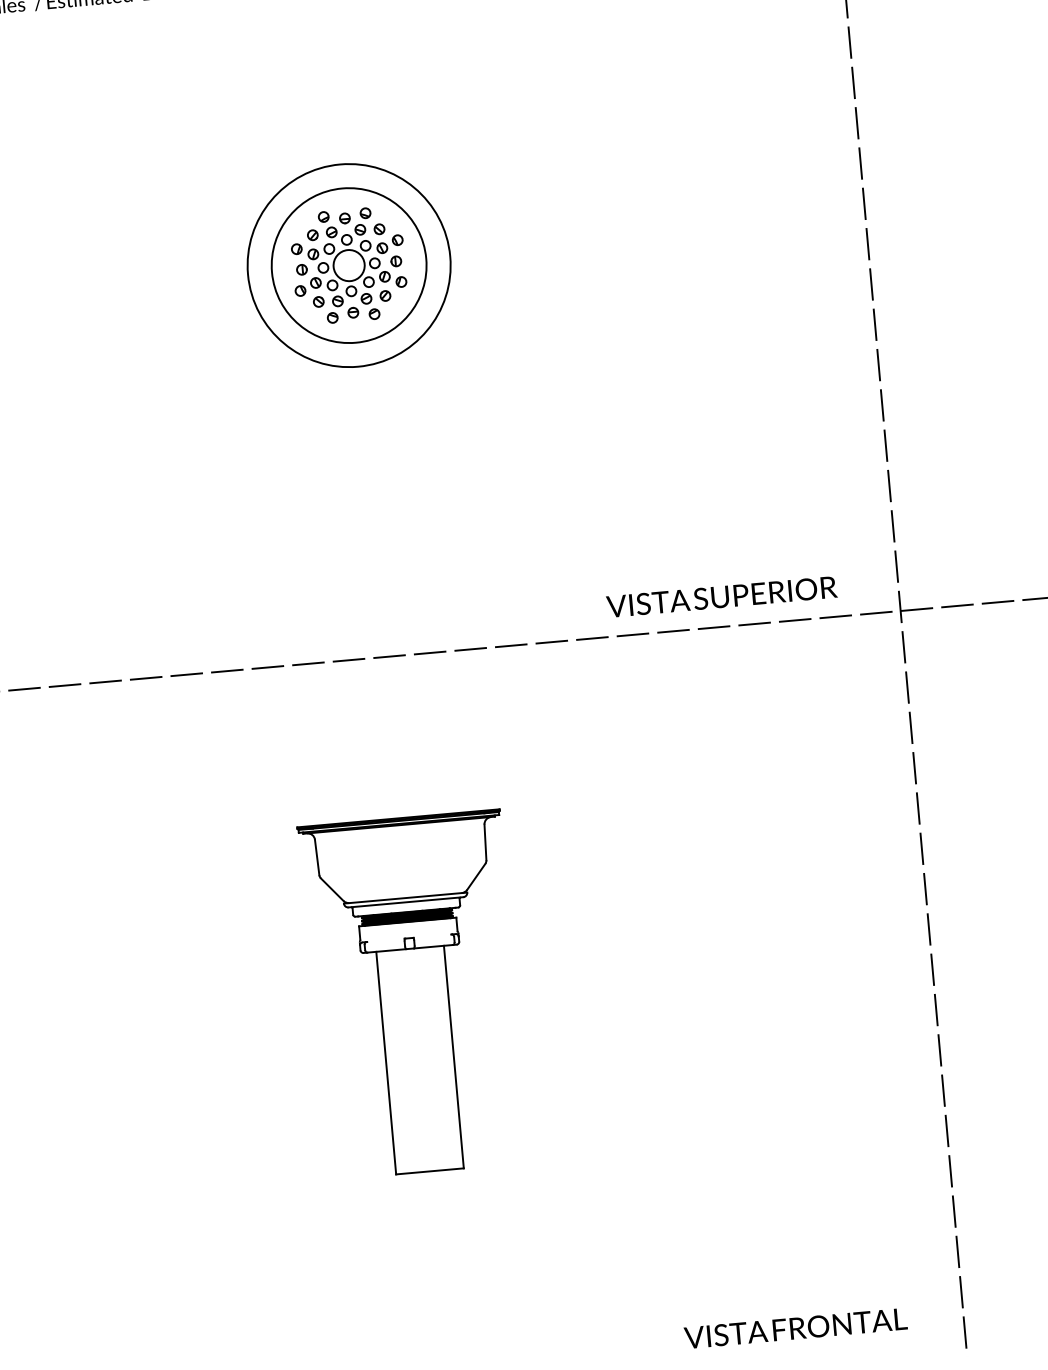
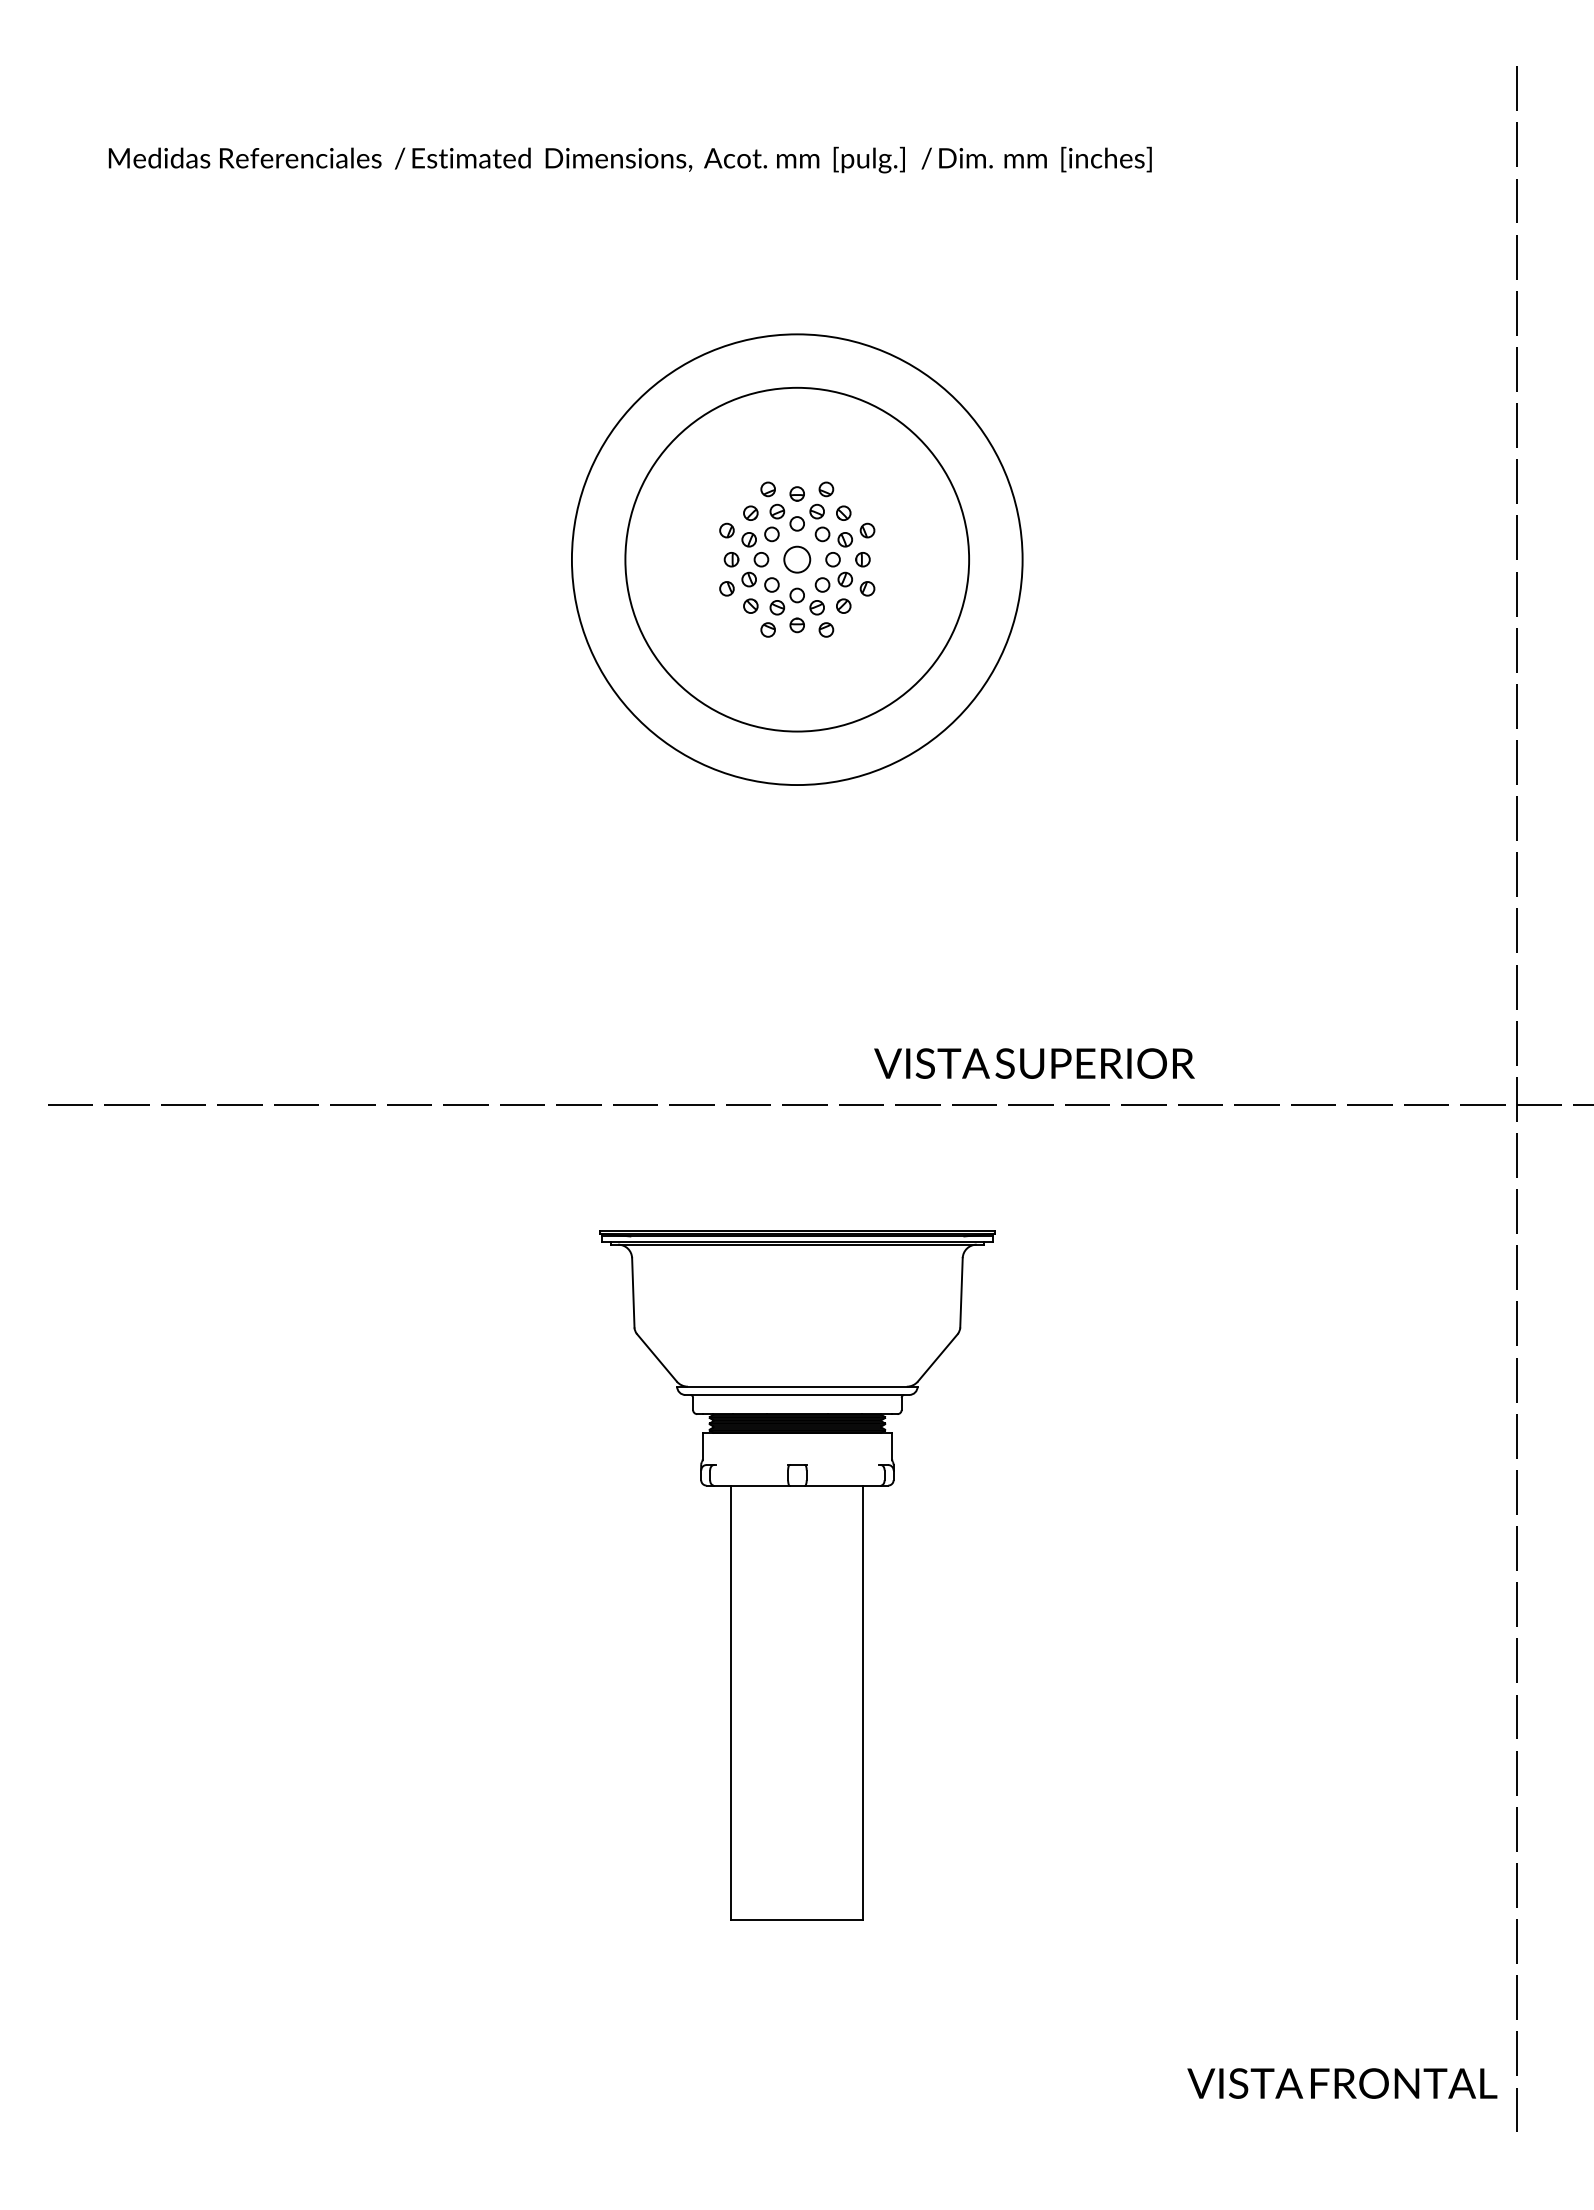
circle: (348, 265) -> (796, 559), size x0.6
circle: (348, 265) -> (796, 559), size x1.6
circle: (349, 265) -> (797, 559), size x1.6
text: (721, 596) -> (1034, 1063), moved
part: (413, 994) -> (796, 1575), size x1.4
text: (795, 1328) -> (1342, 2083), moved

